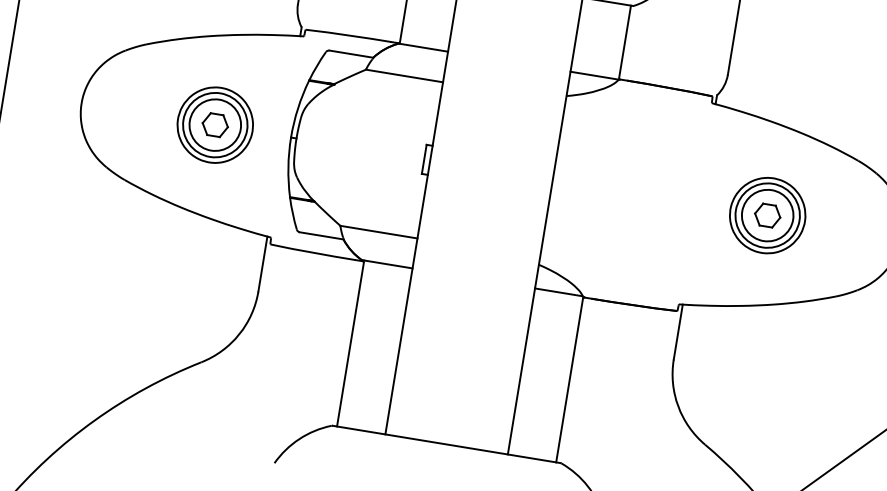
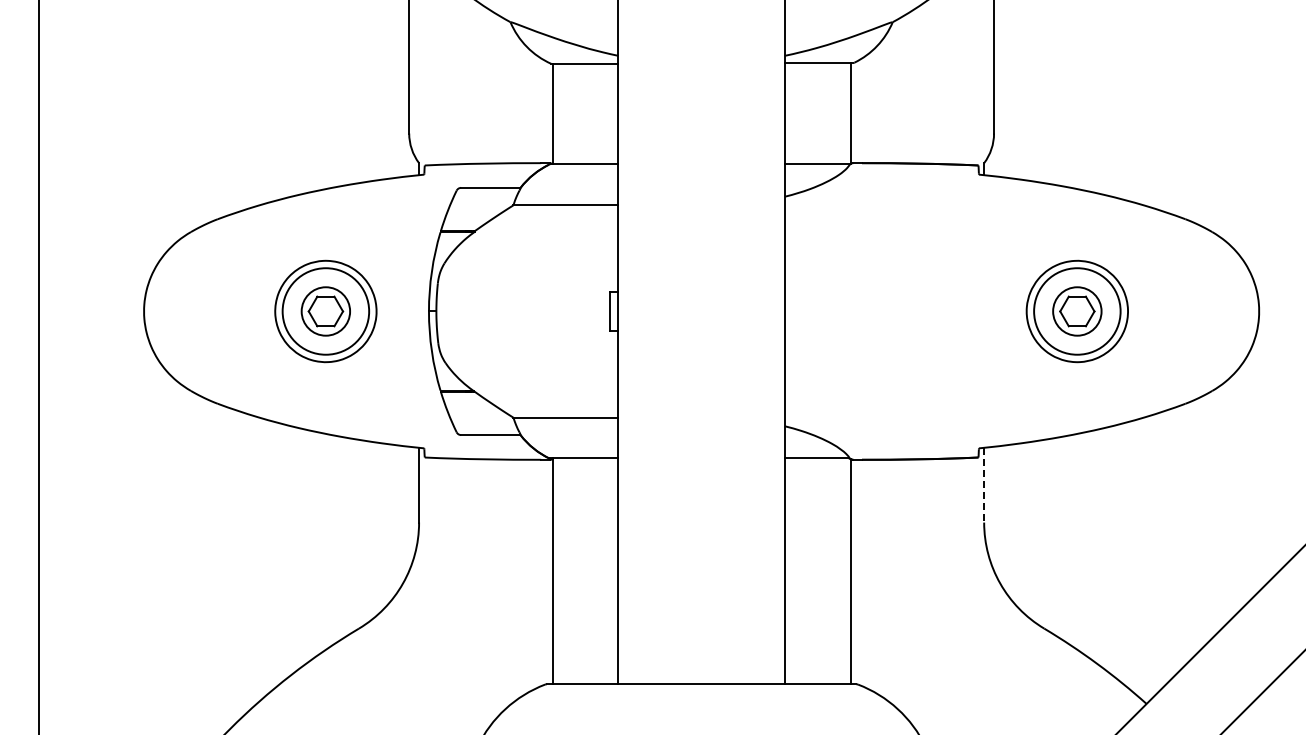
circle: (215, 125) -> (325, 311), size x0.7
circle: (767, 215) -> (1076, 311), size x0.7
line: (678, 332) -> (984, 485), solid -> dashed

